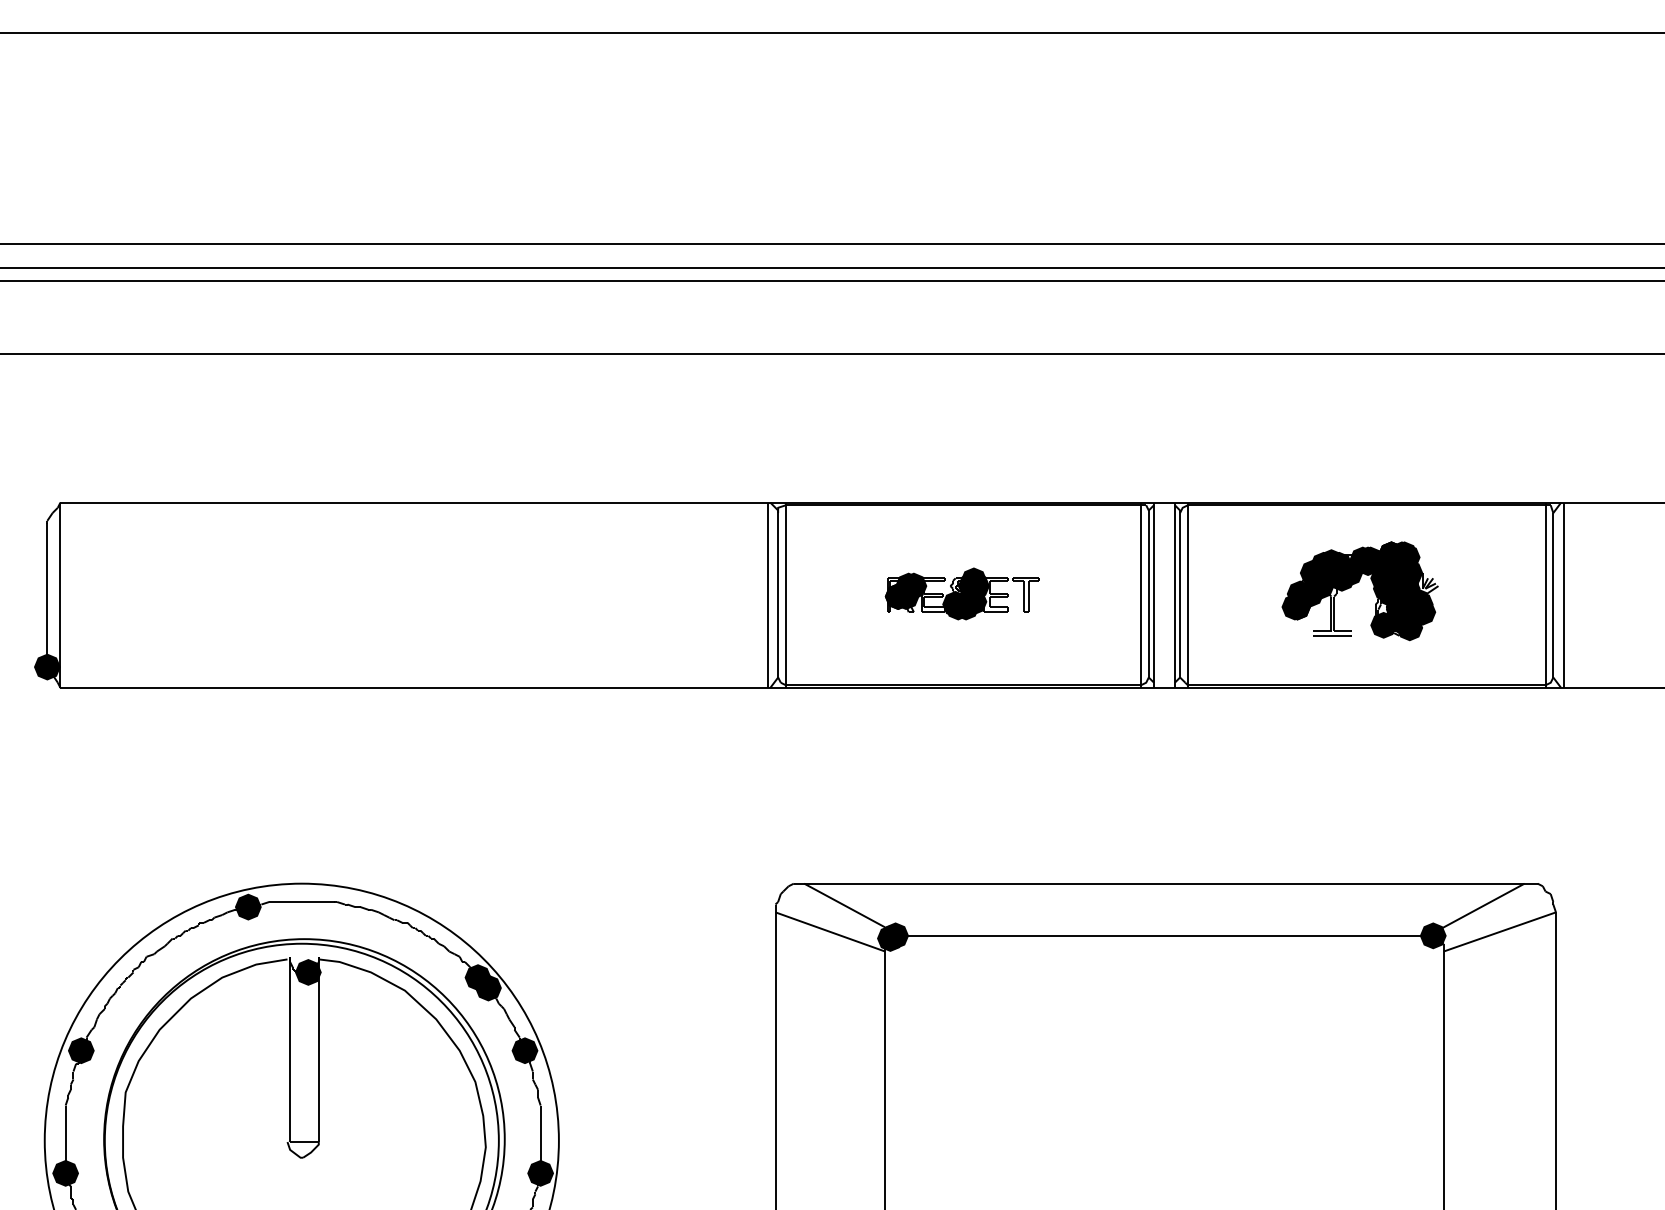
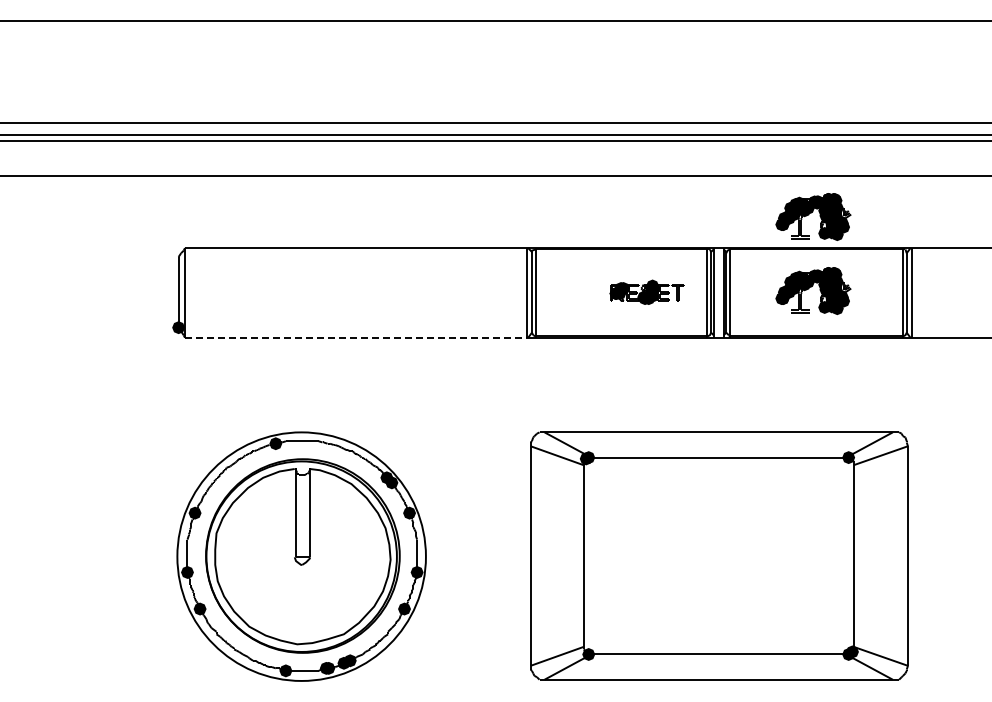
part: (1360, 437) -> (813, 216), added
part: (961, 592) -> (646, 291), moved
line: (413, 687) -> (355, 337), solid -> dashed
fill: (307, 970) -> (304, 474), removed

